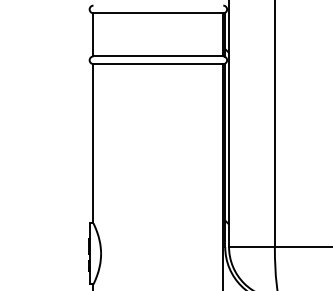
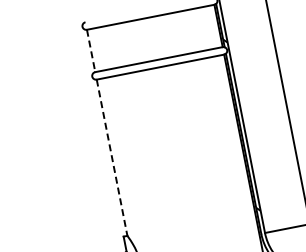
line: (93, 34) -> (91, 50), solid -> dashed
line: (93, 143) -> (112, 157), solid -> dashed

